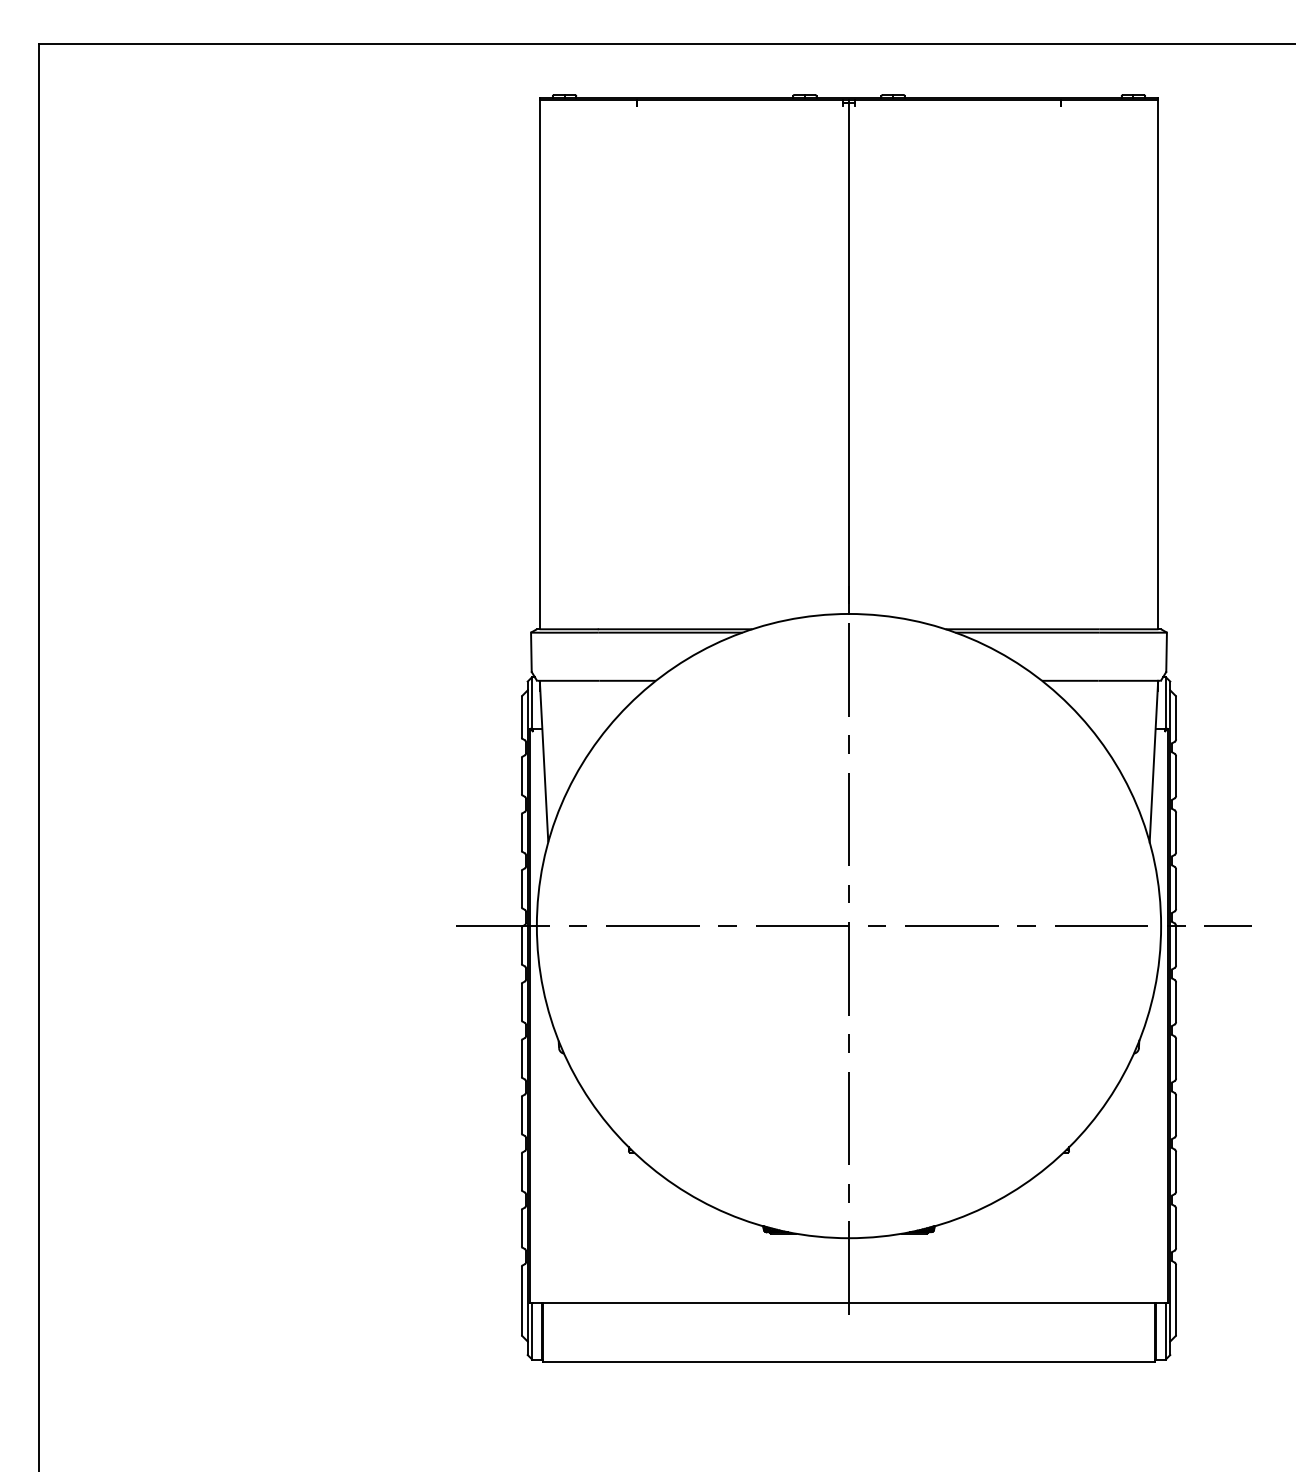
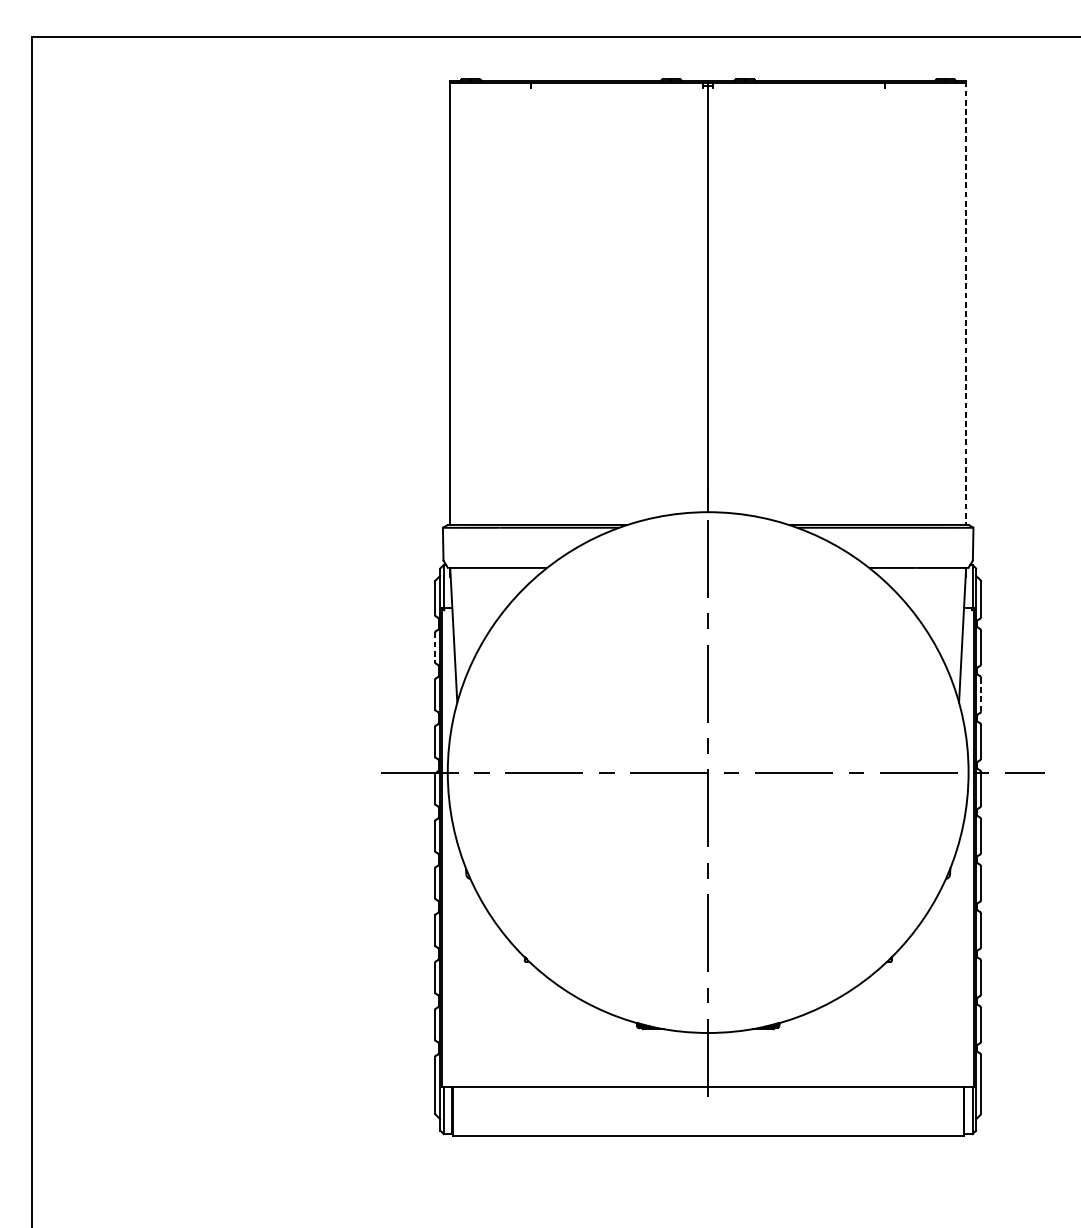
line: (1158, 363) -> (966, 303), solid -> dashed
line: (521, 776) -> (434, 647), solid -> dashed
line: (1176, 832) -> (981, 694), solid -> dashed

